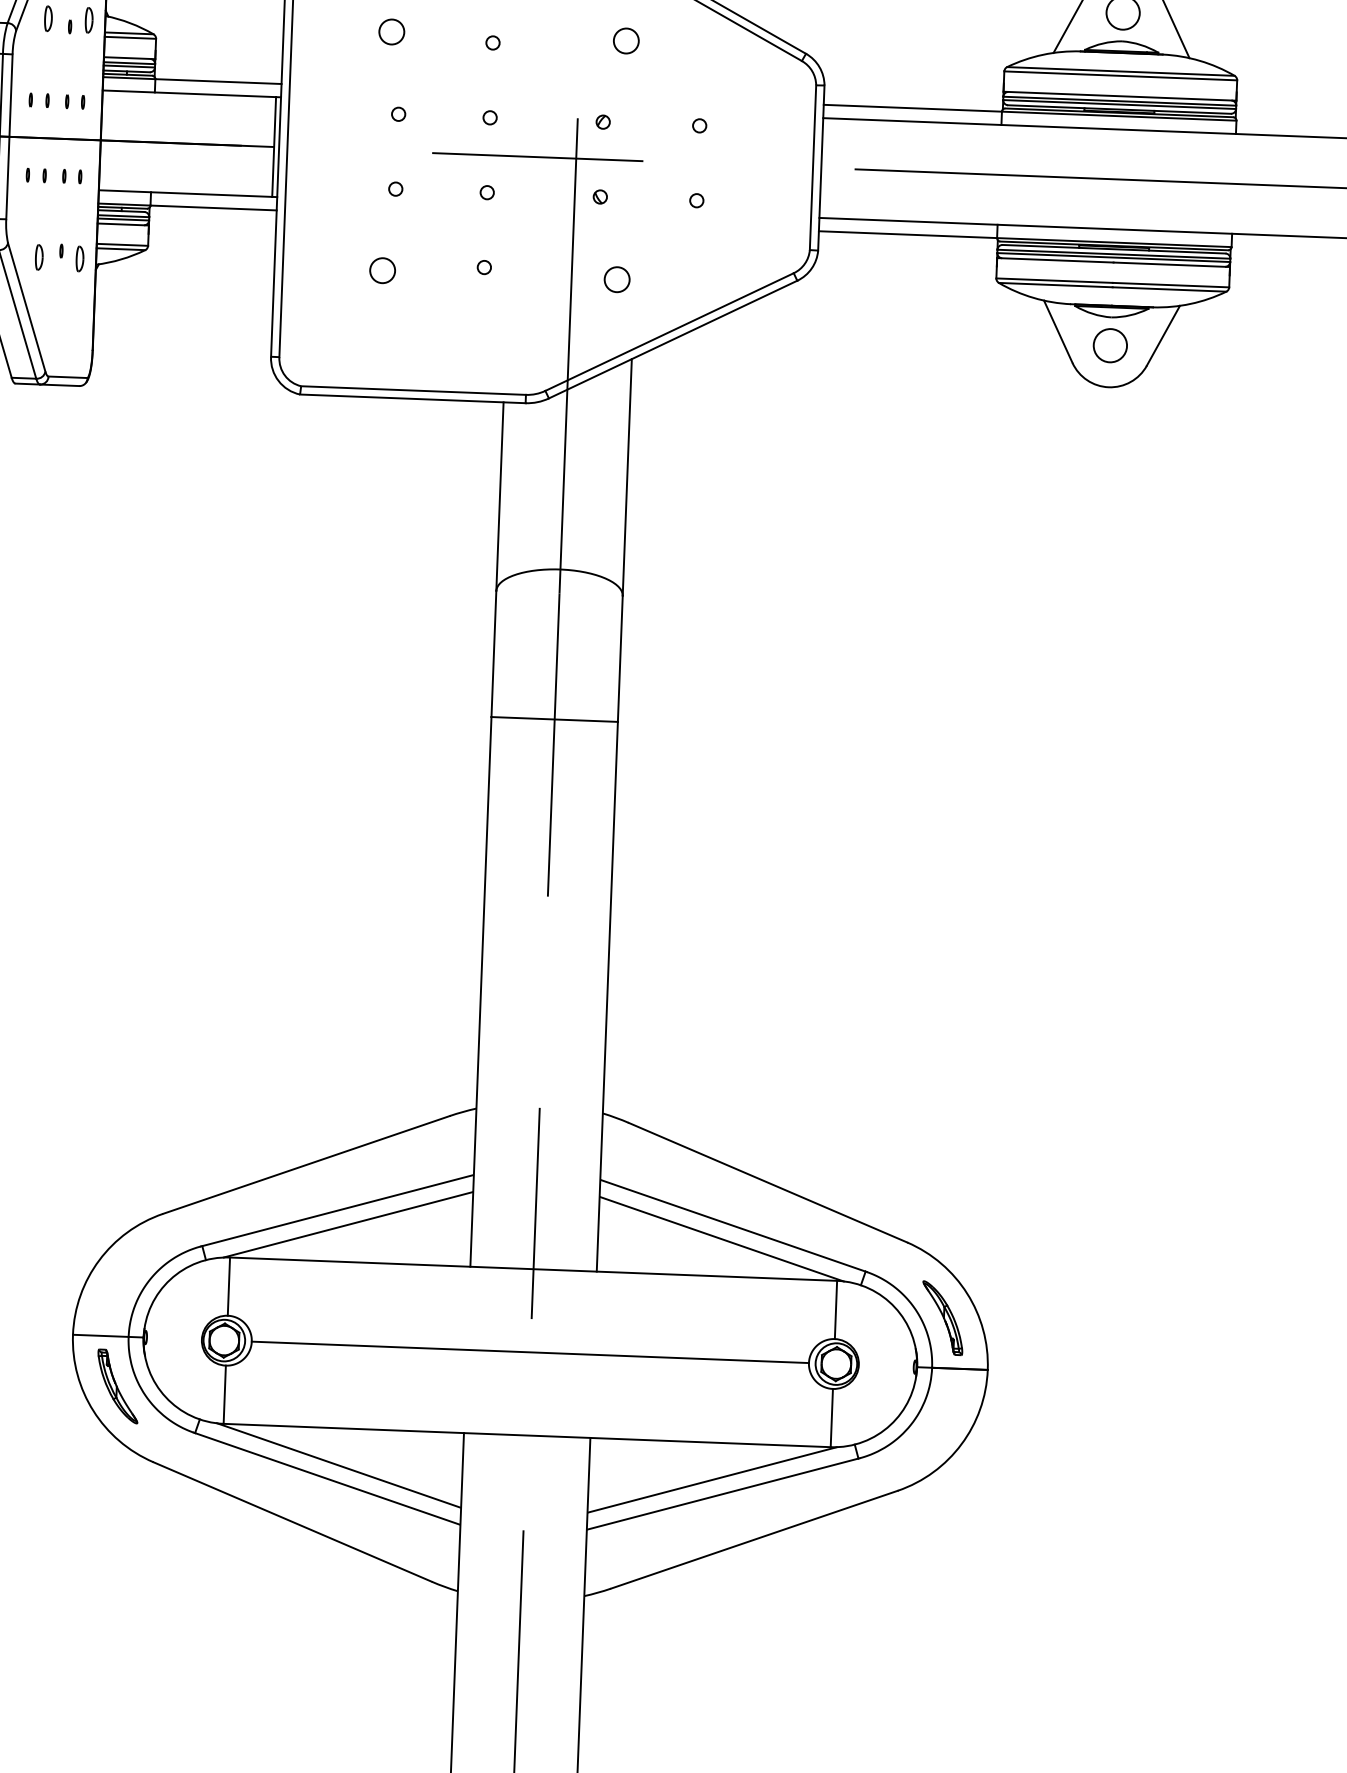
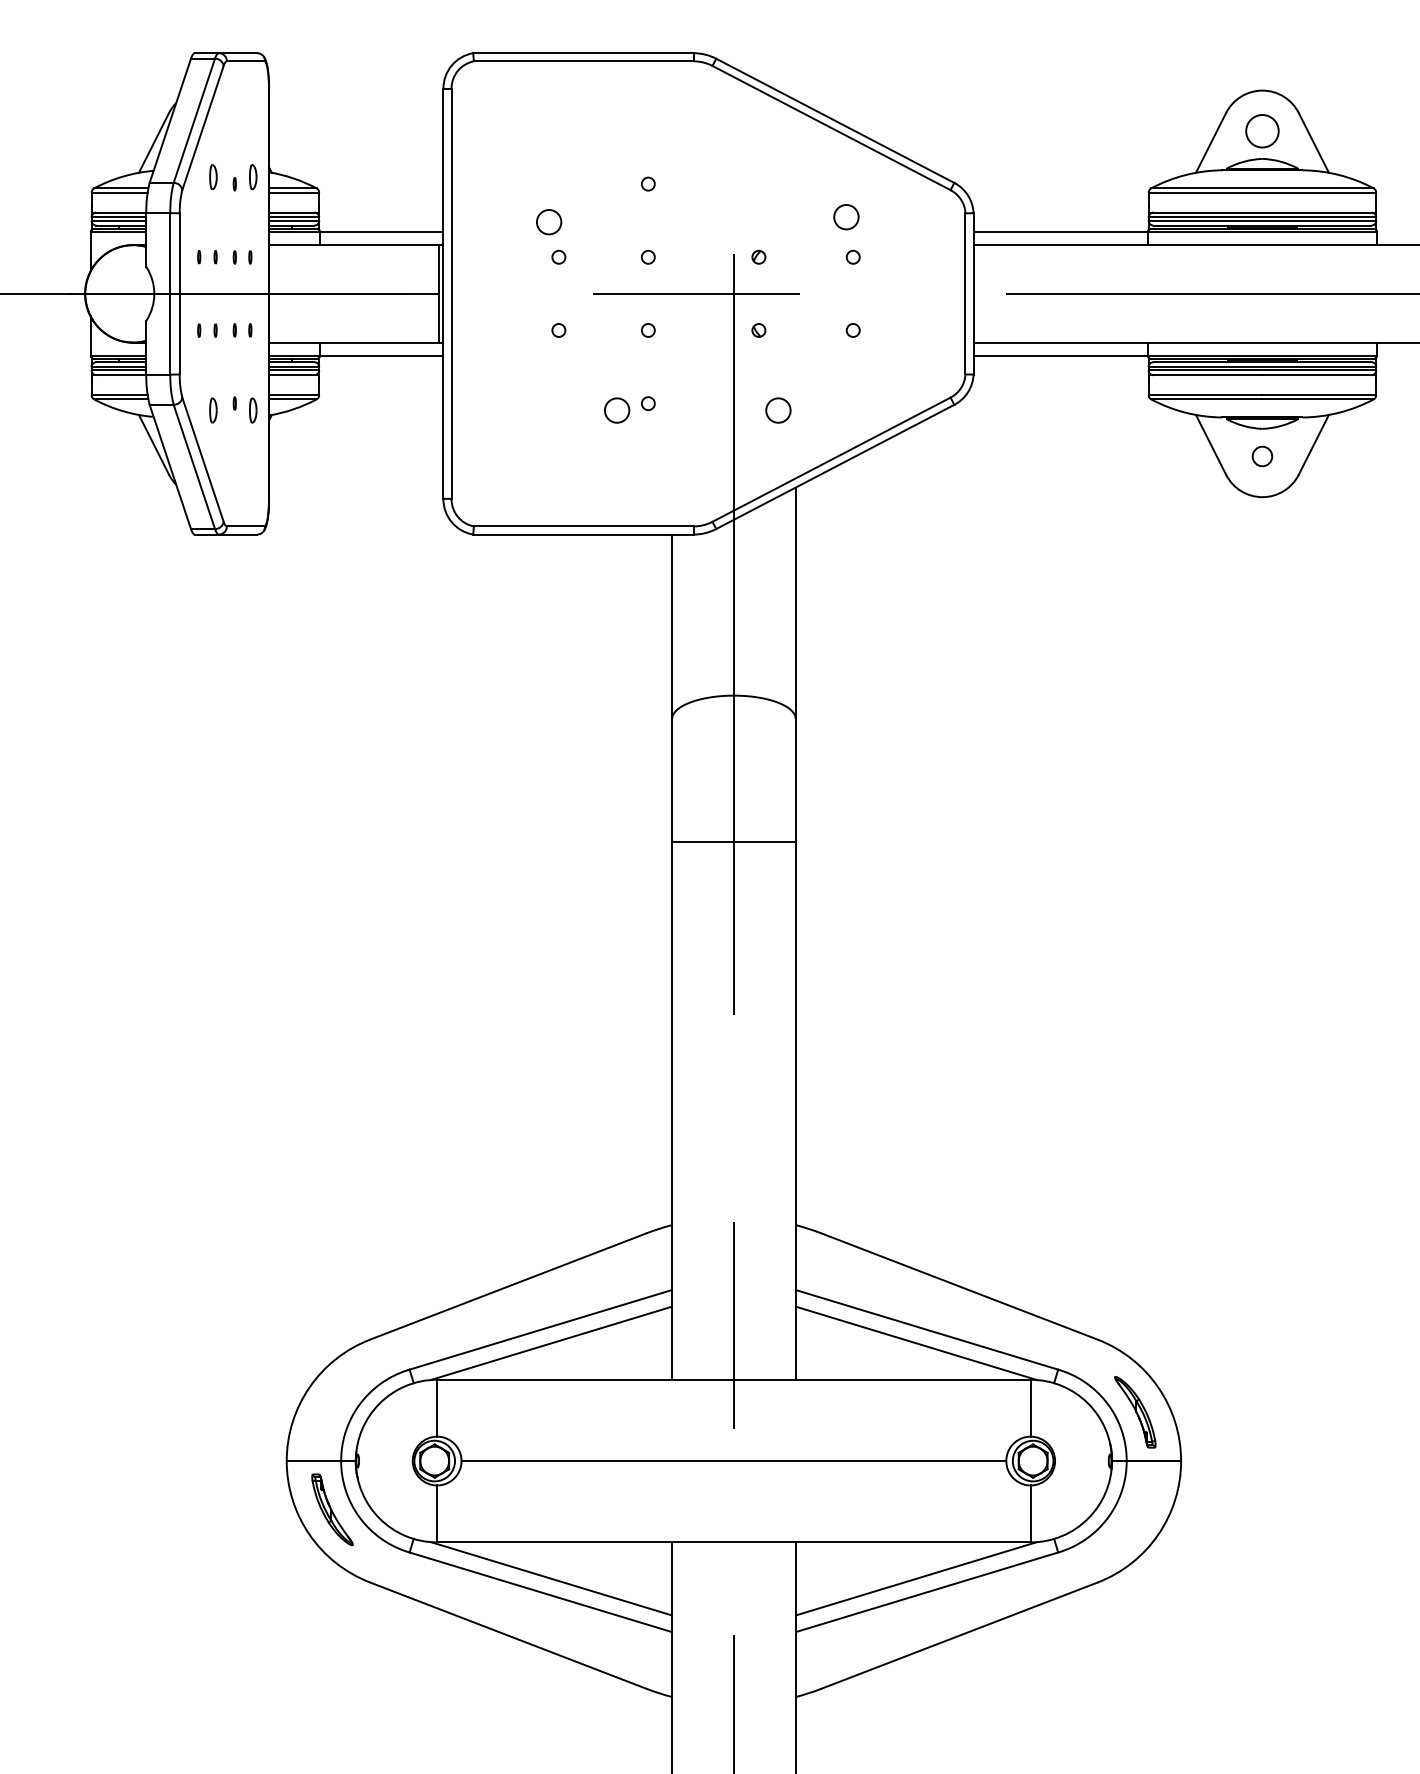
circle: (392, 32) -> (549, 222), moved
circle: (626, 41) -> (846, 217), moved
circle: (383, 270) -> (617, 410), moved
circle: (1110, 345) -> (1262, 456), size x0.6

